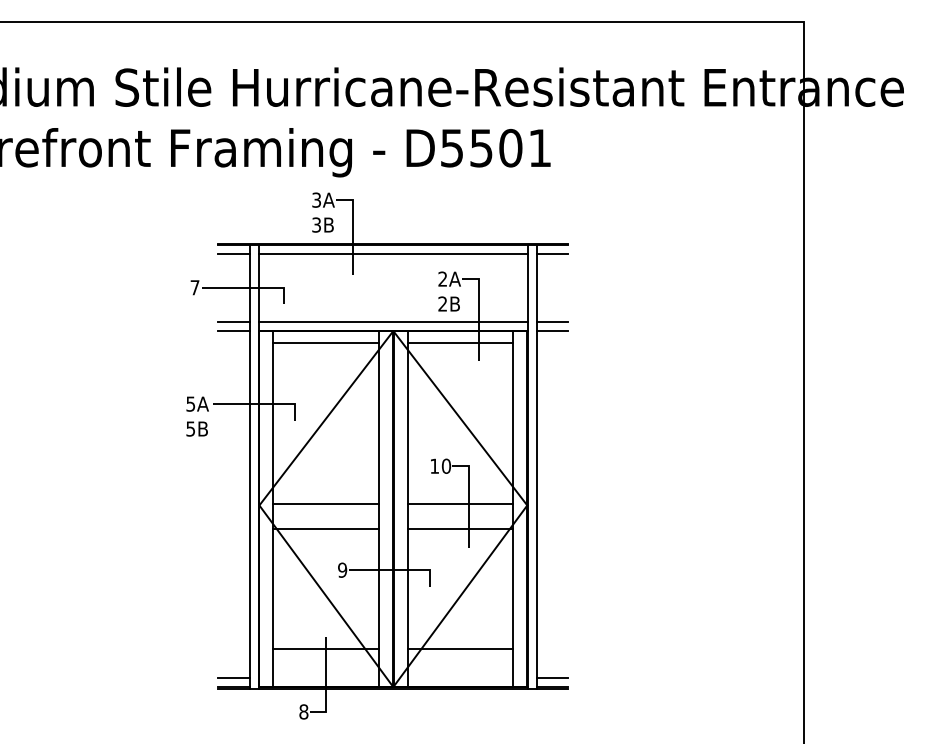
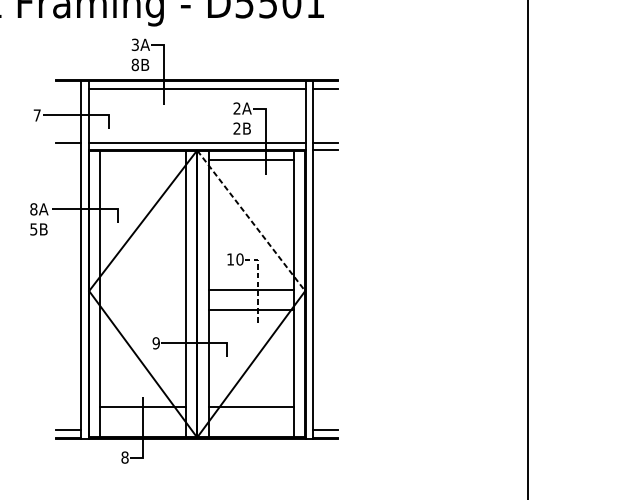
text: (316, 224) -> (135, 64), 3B -> 8B
line: (233, 254) -> (68, 88), removed
line: (233, 330) -> (68, 149), removed
line: (326, 342) -> (143, 159), removed
text: (190, 403) -> (33, 208), 5A -> 8A
line: (460, 418) -> (251, 220), solid -> dashed
line: (468, 498) -> (257, 285), solid -> dashed
line: (326, 504) -> (143, 290), removed
line: (326, 529) -> (143, 310), removed

